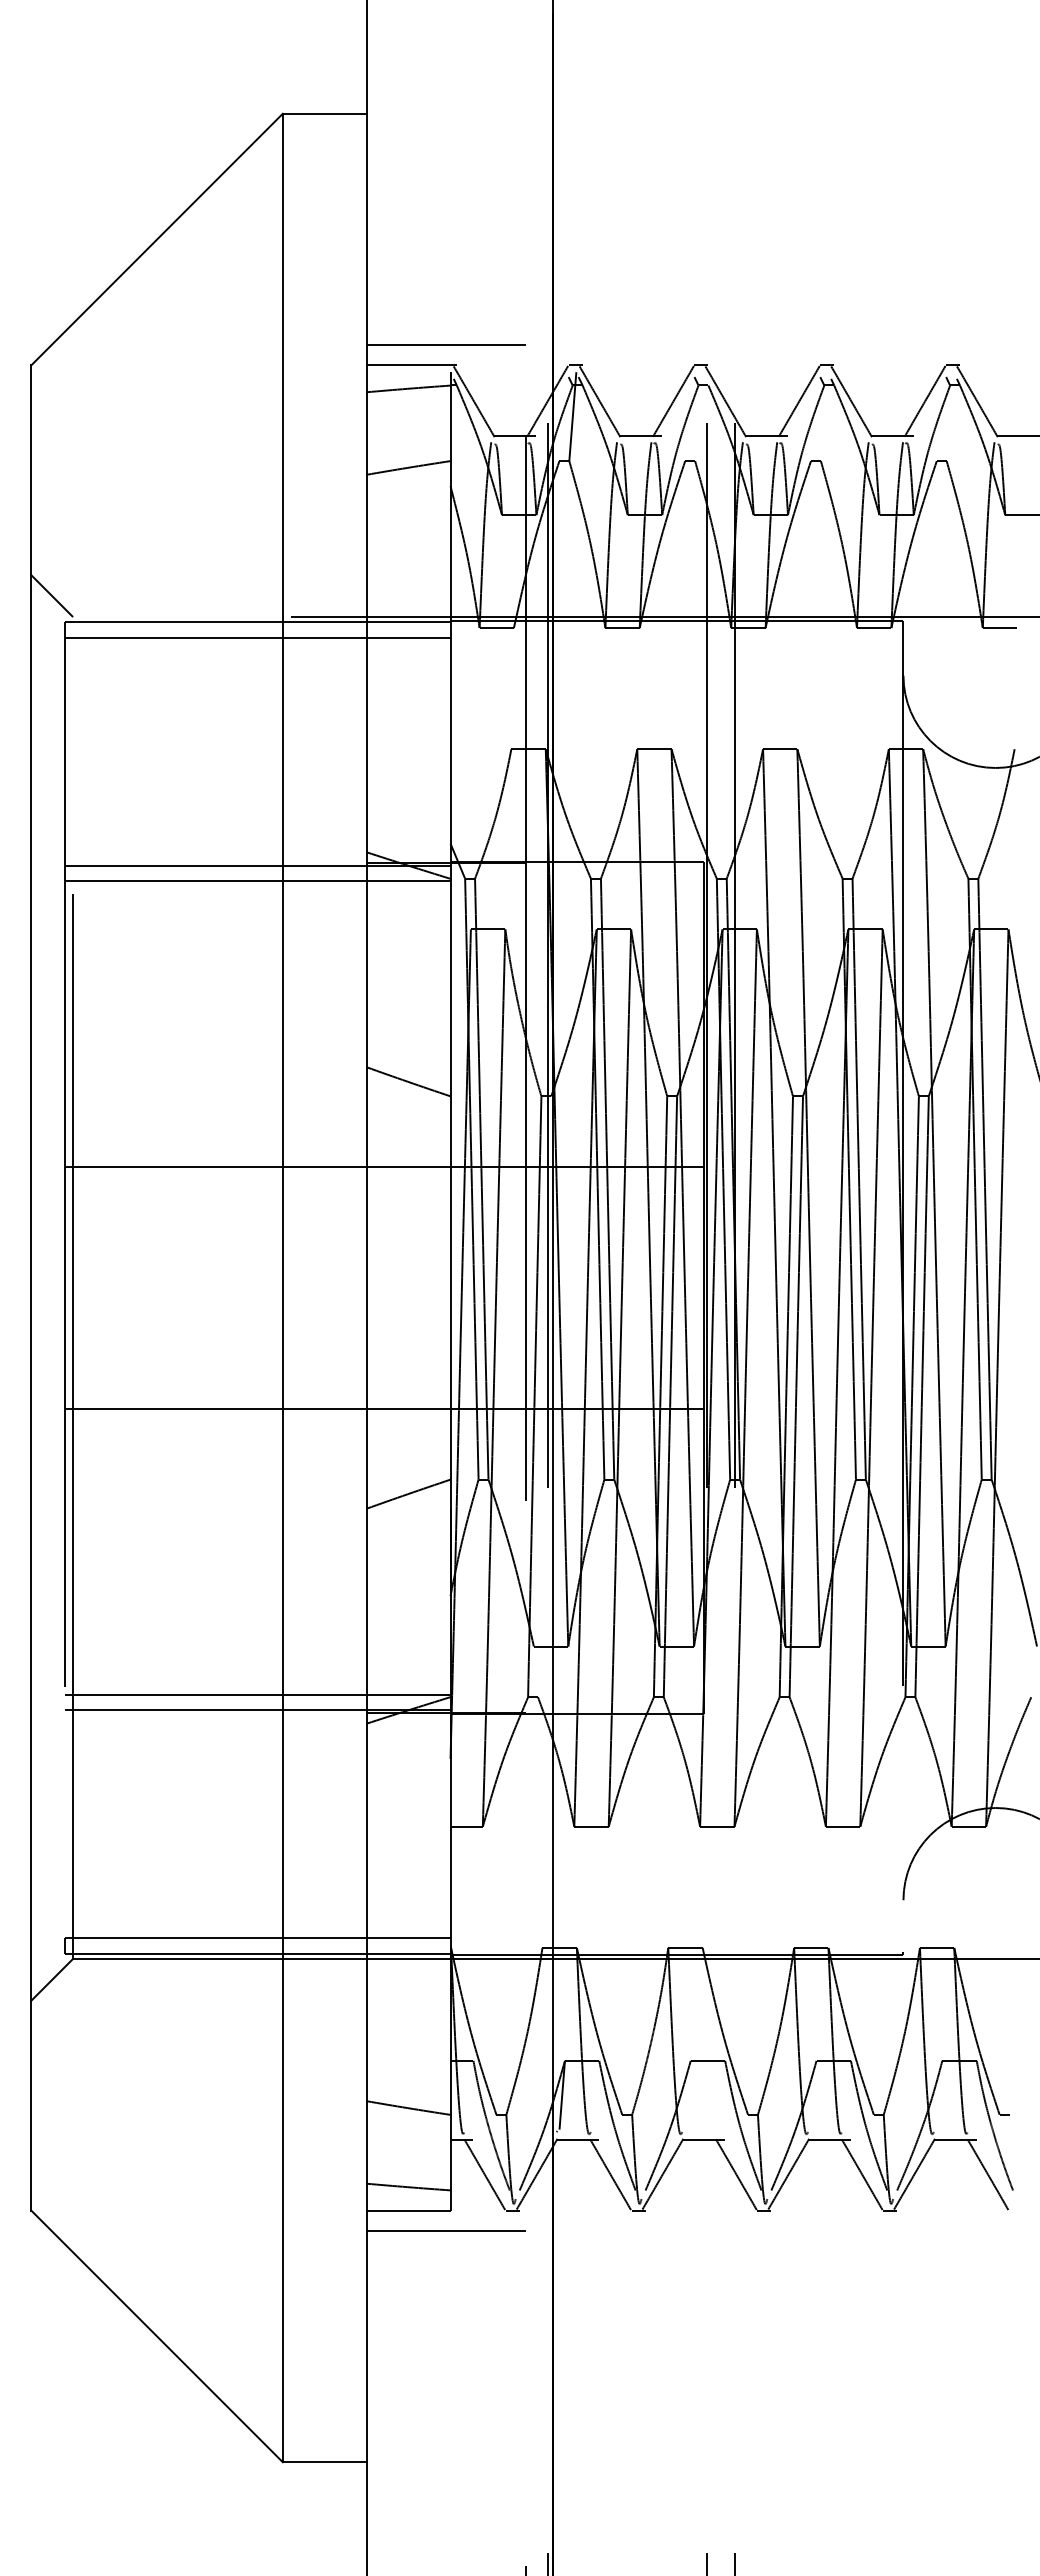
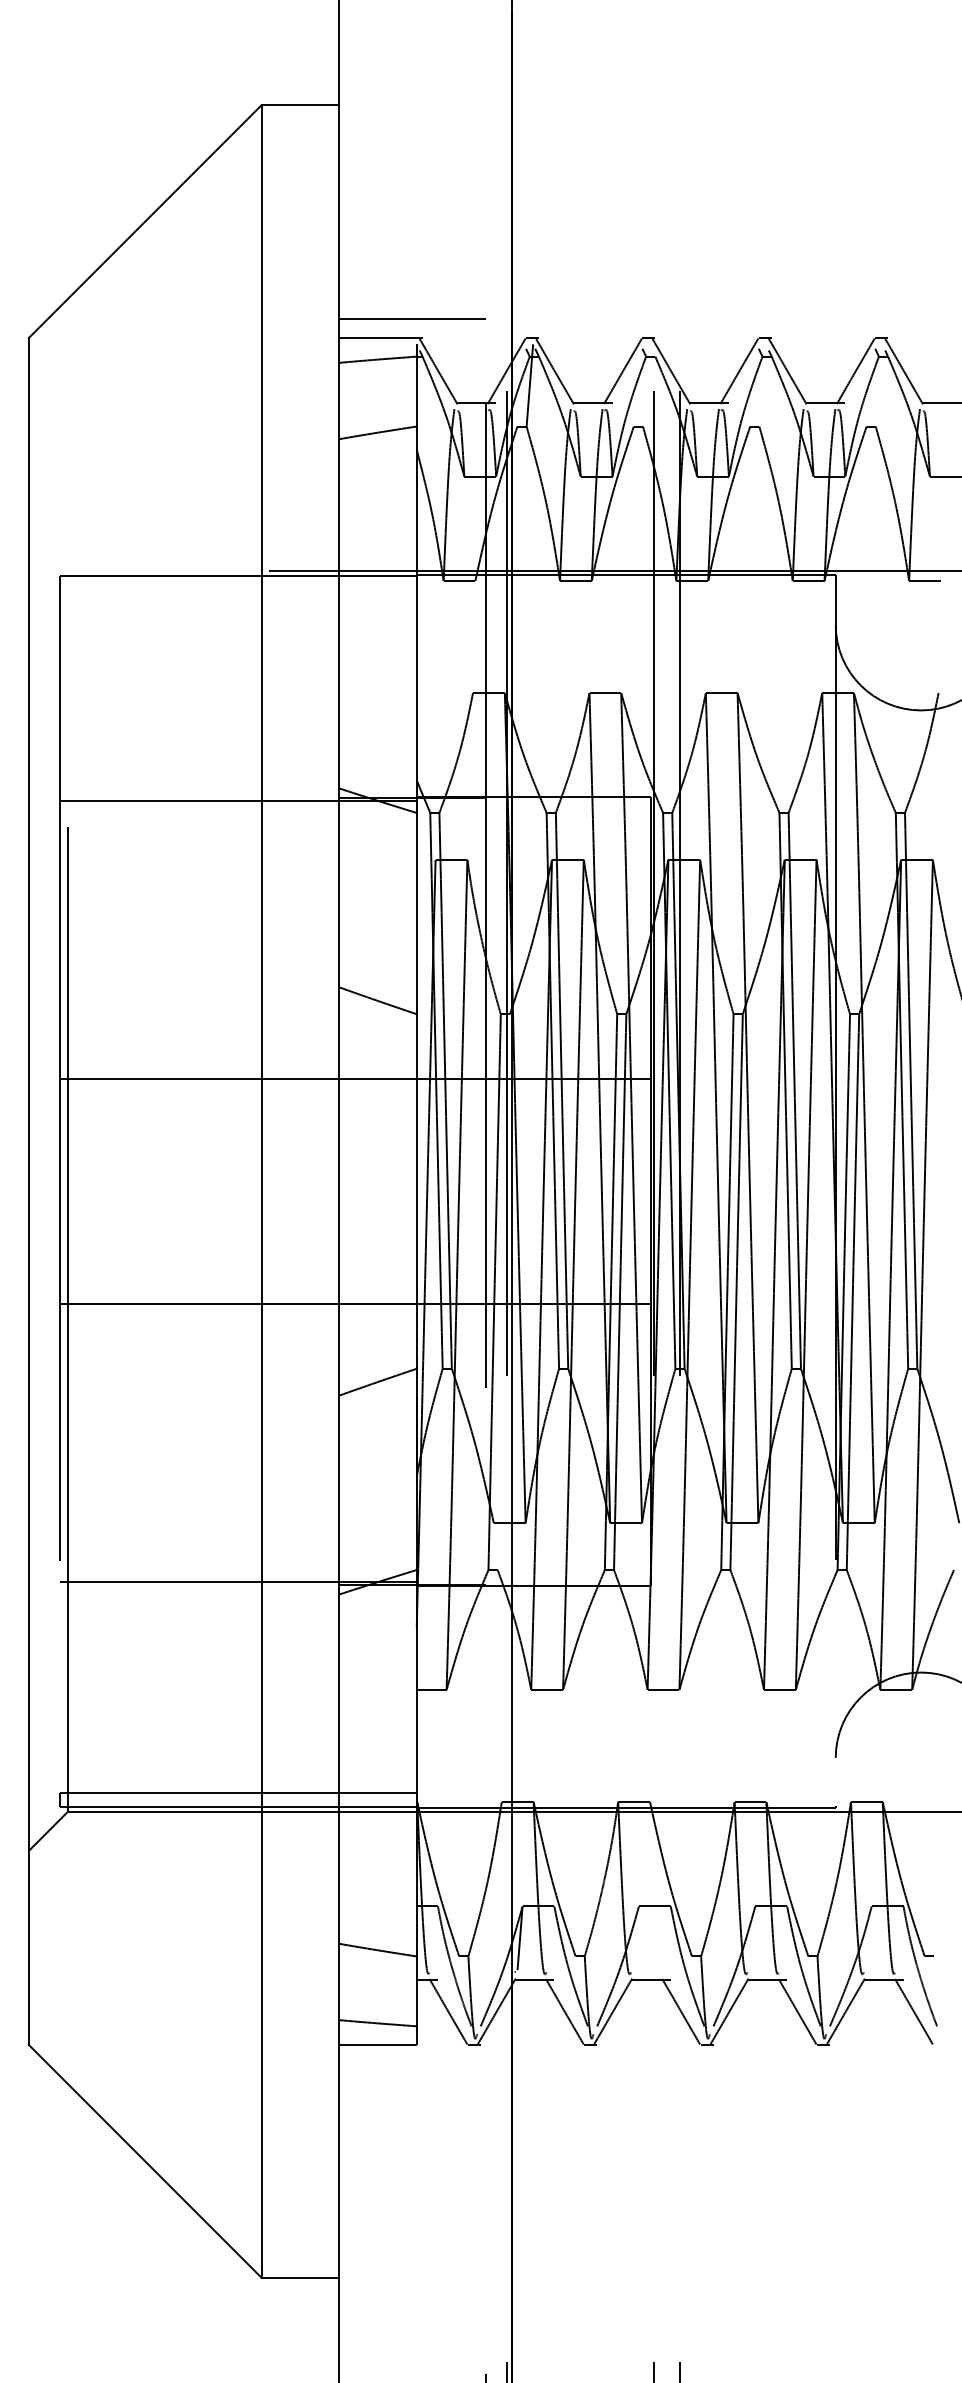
line: (52, 596) -> (48, 551), removed
line: (257, 637) -> (238, 589), removed
line: (257, 881) -> (238, 815), removed
line: (257, 1694) -> (238, 1567), removed
line: (445, 2230) -> (412, 2063), removed

